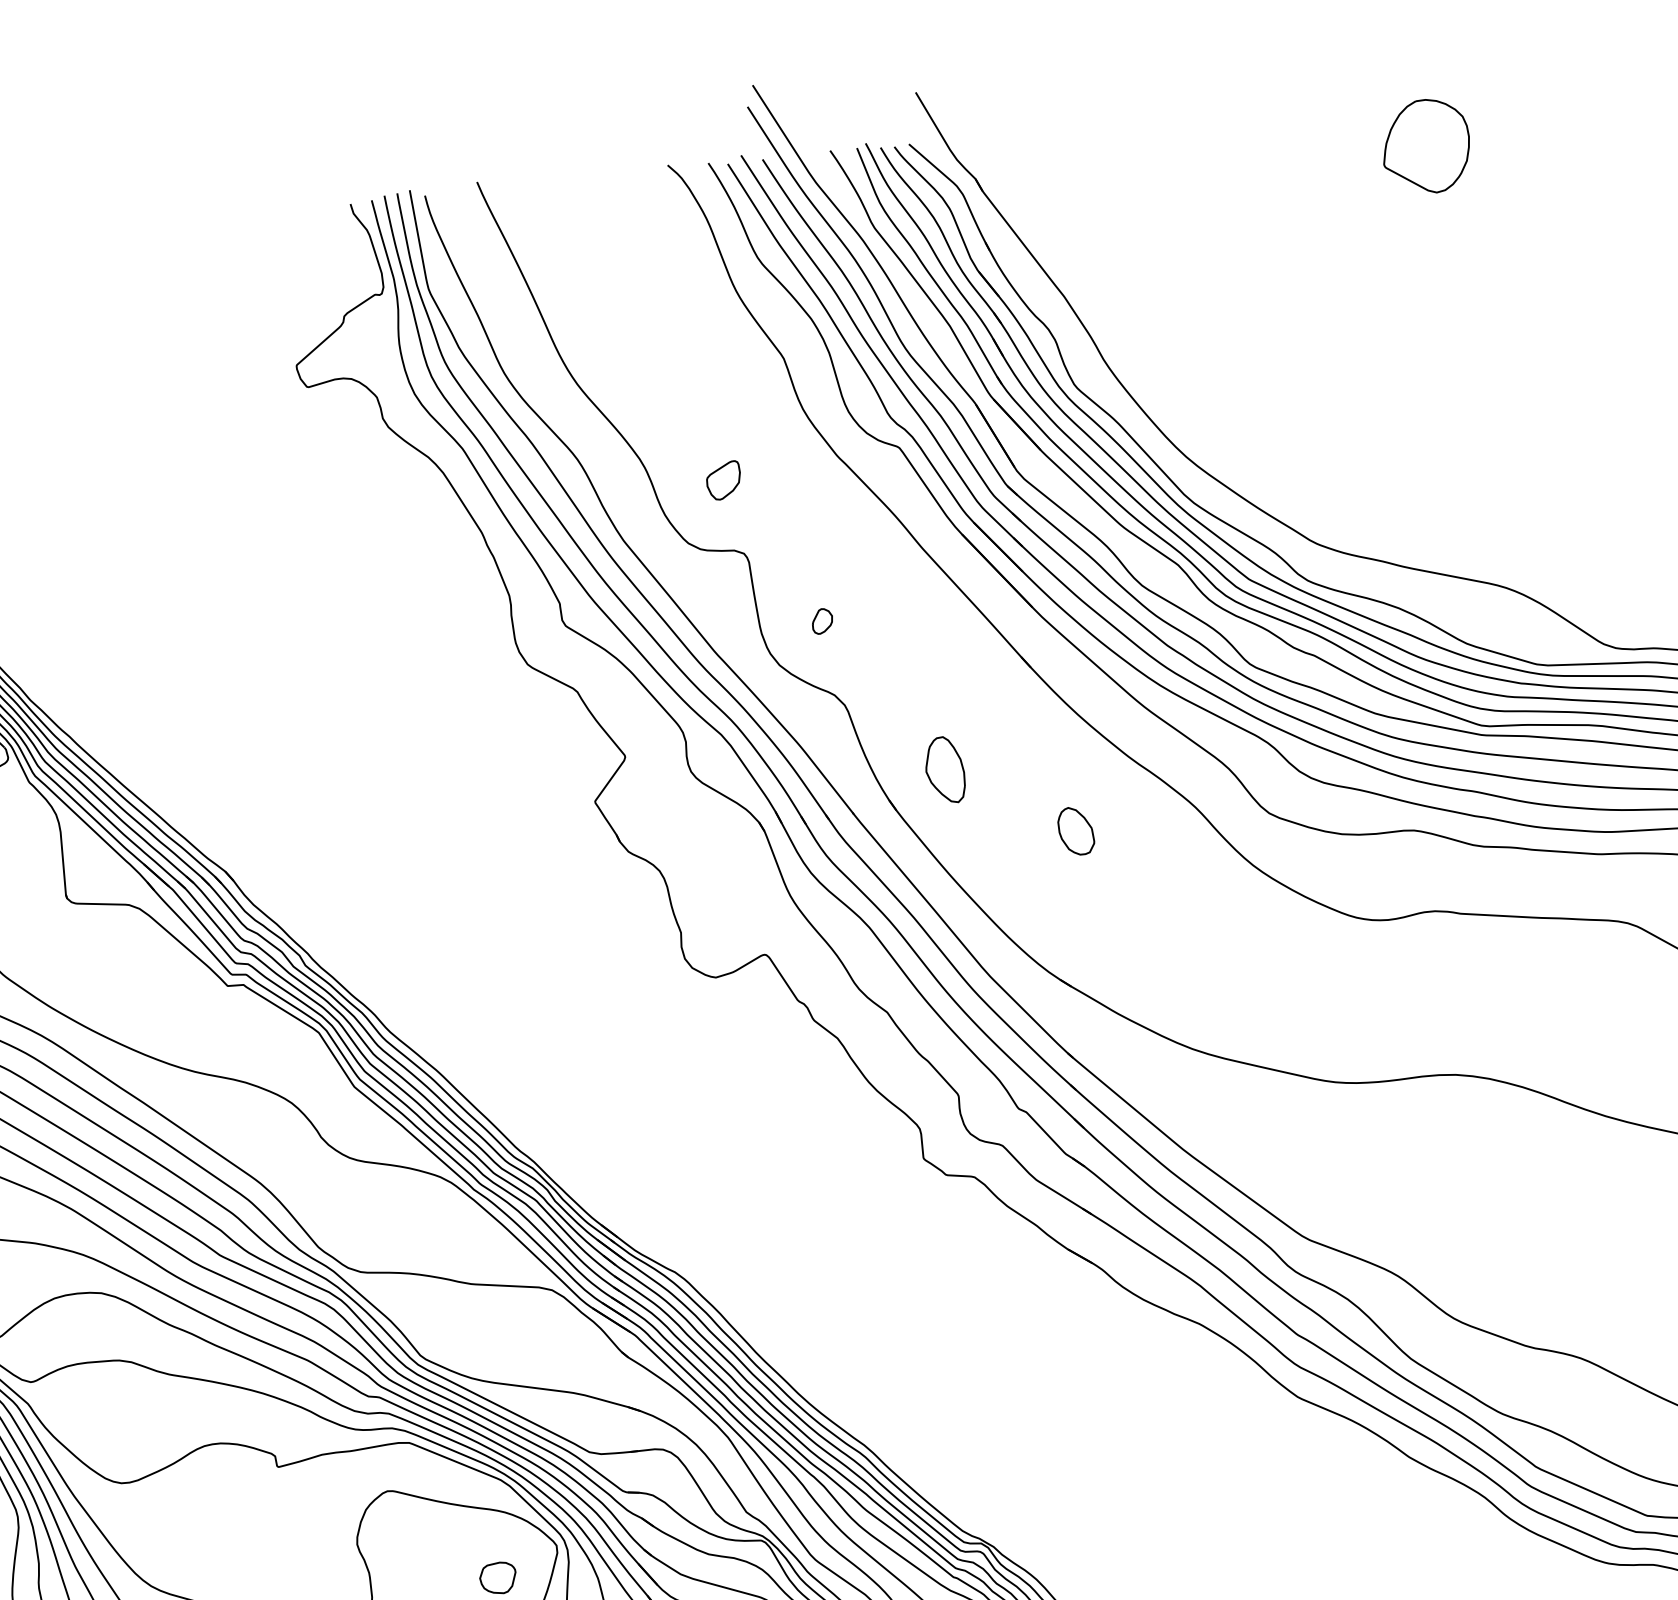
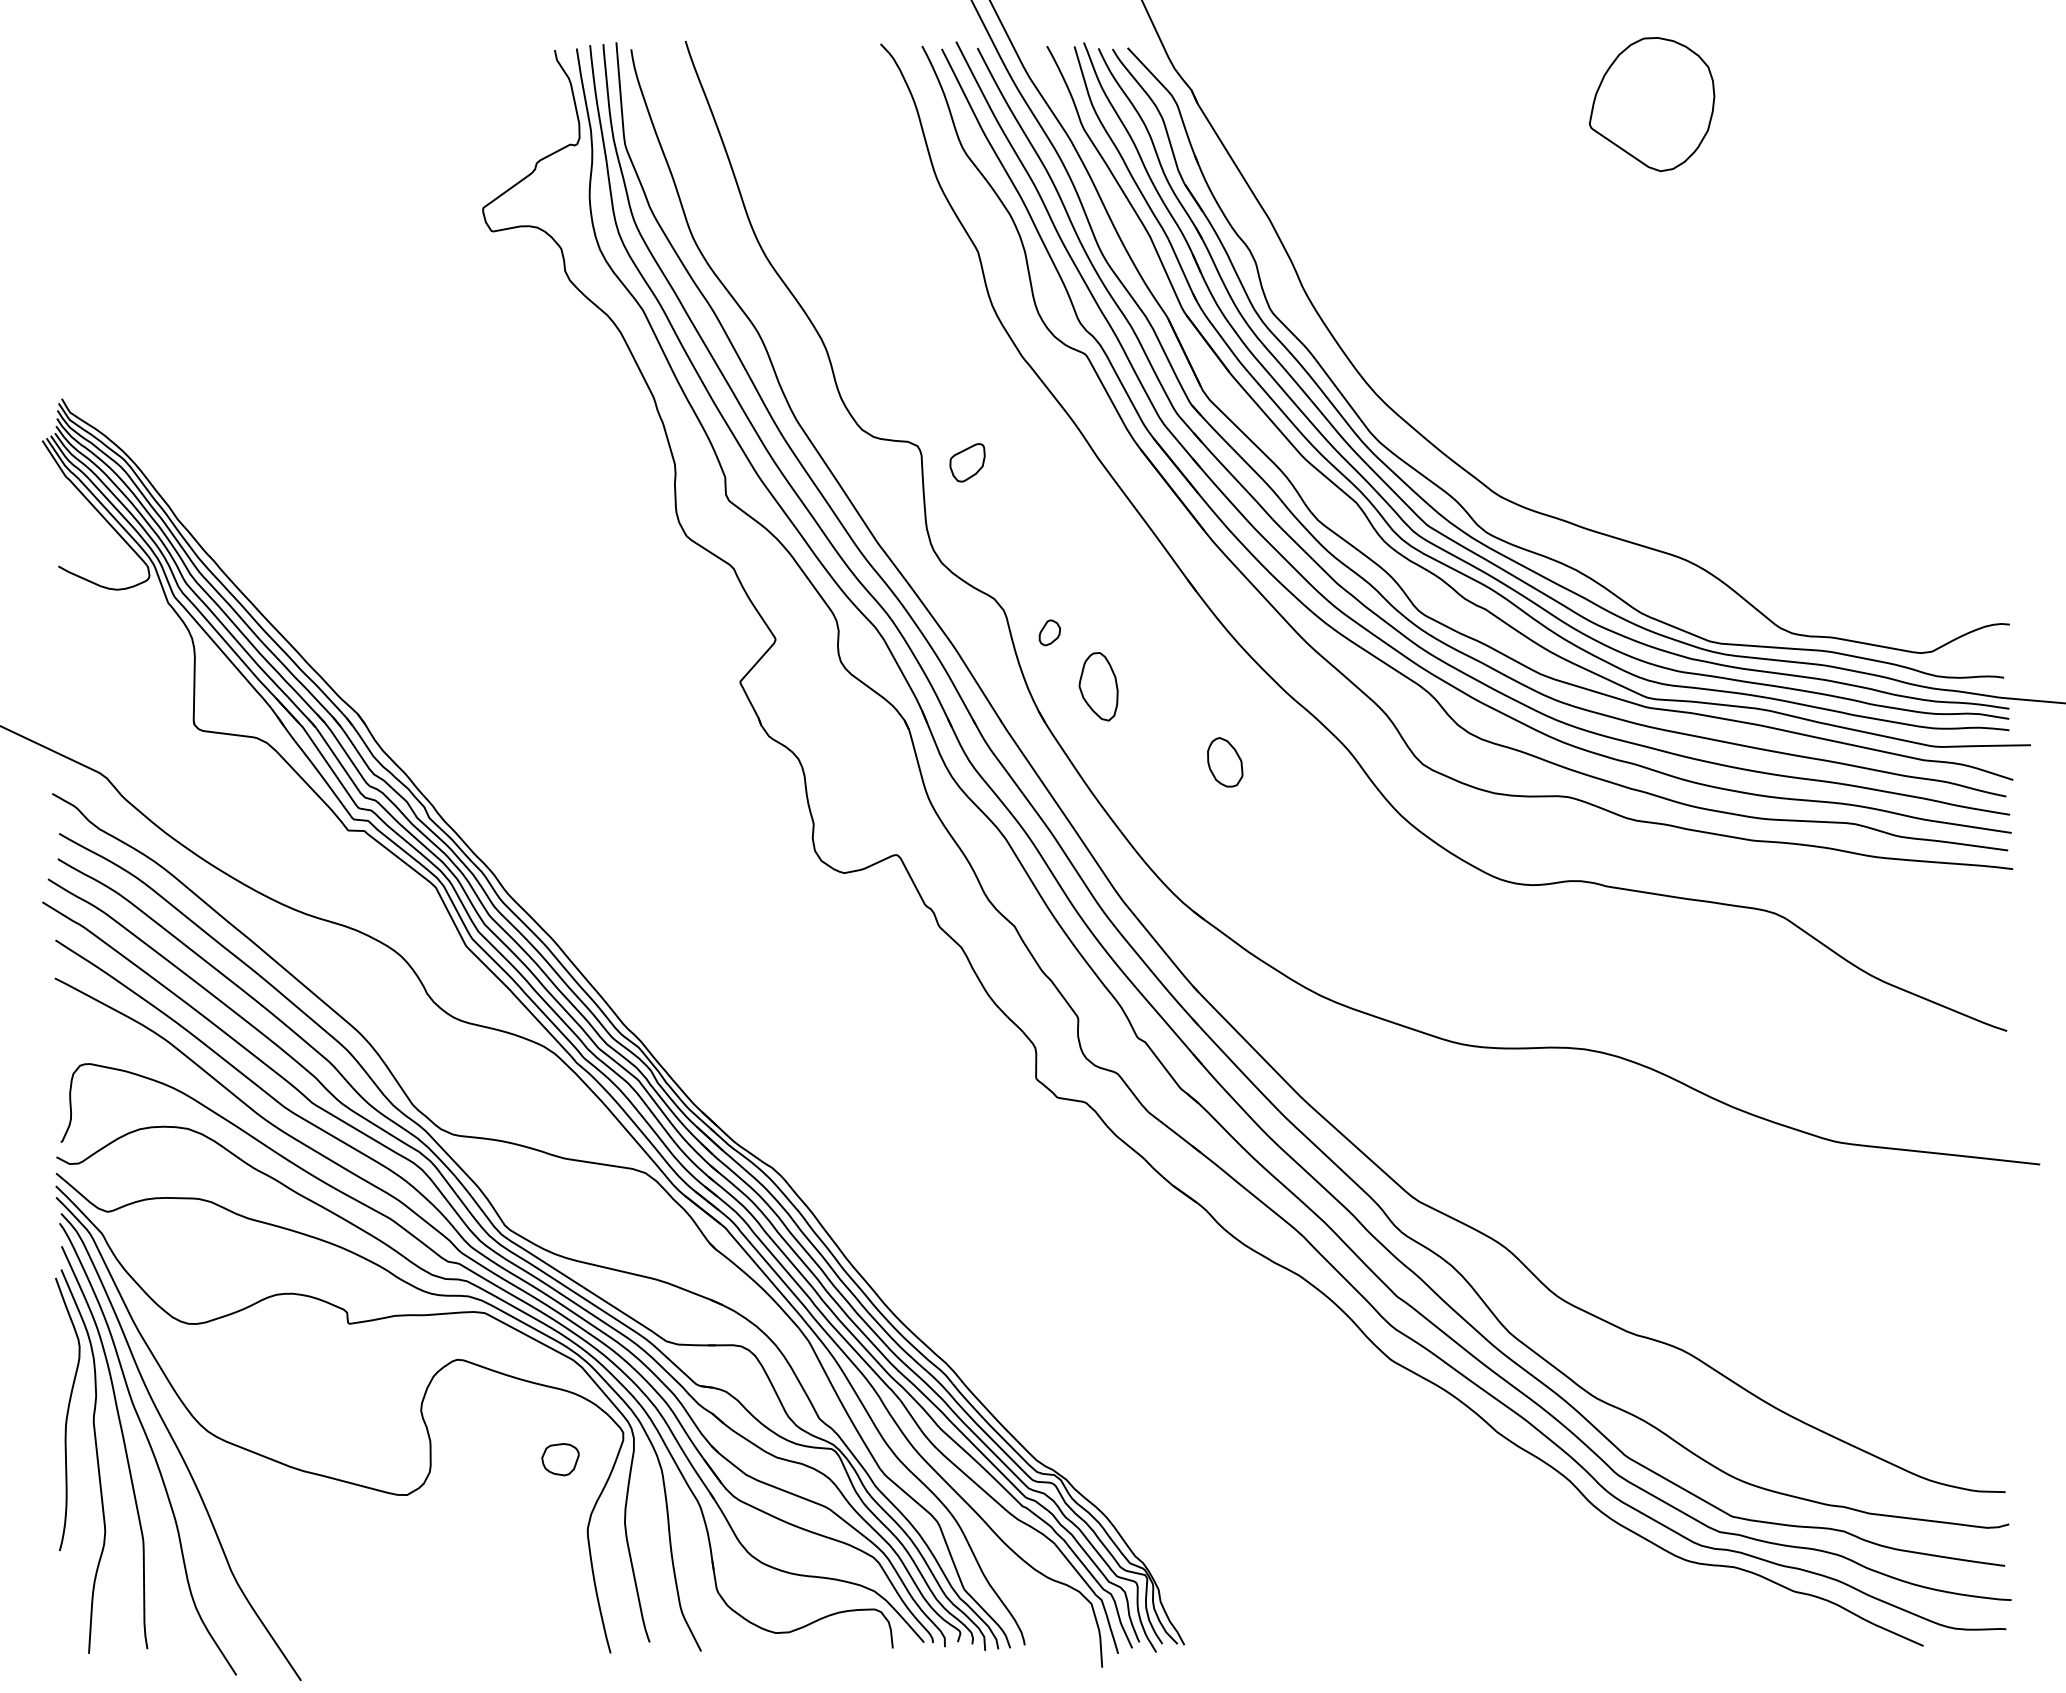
part: (1425, 146) -> (1651, 104), size x1.4
part: (723, 480) -> (967, 462), moved
part: (822, 621) -> (1049, 632), moved

